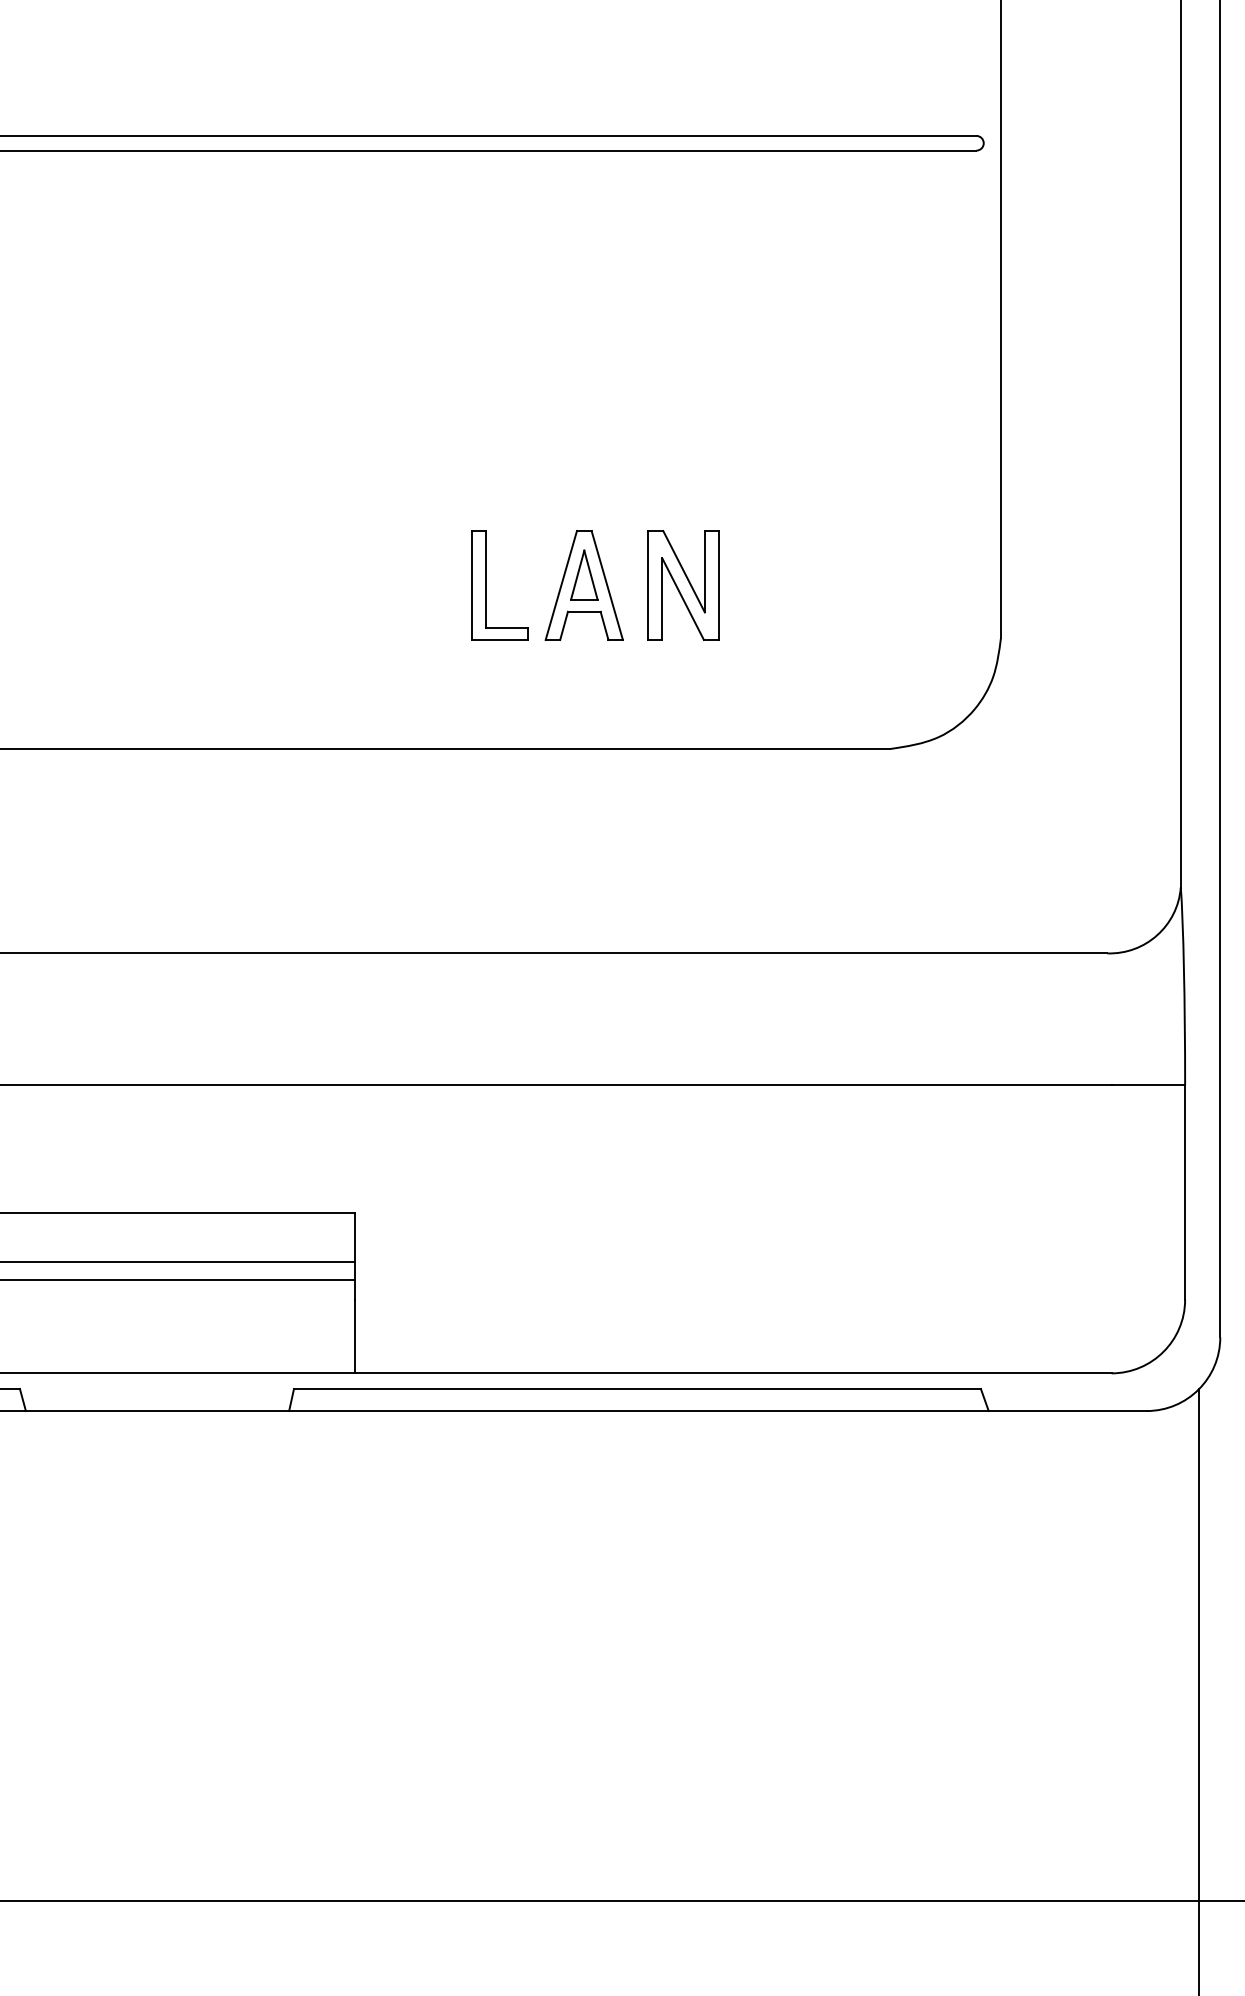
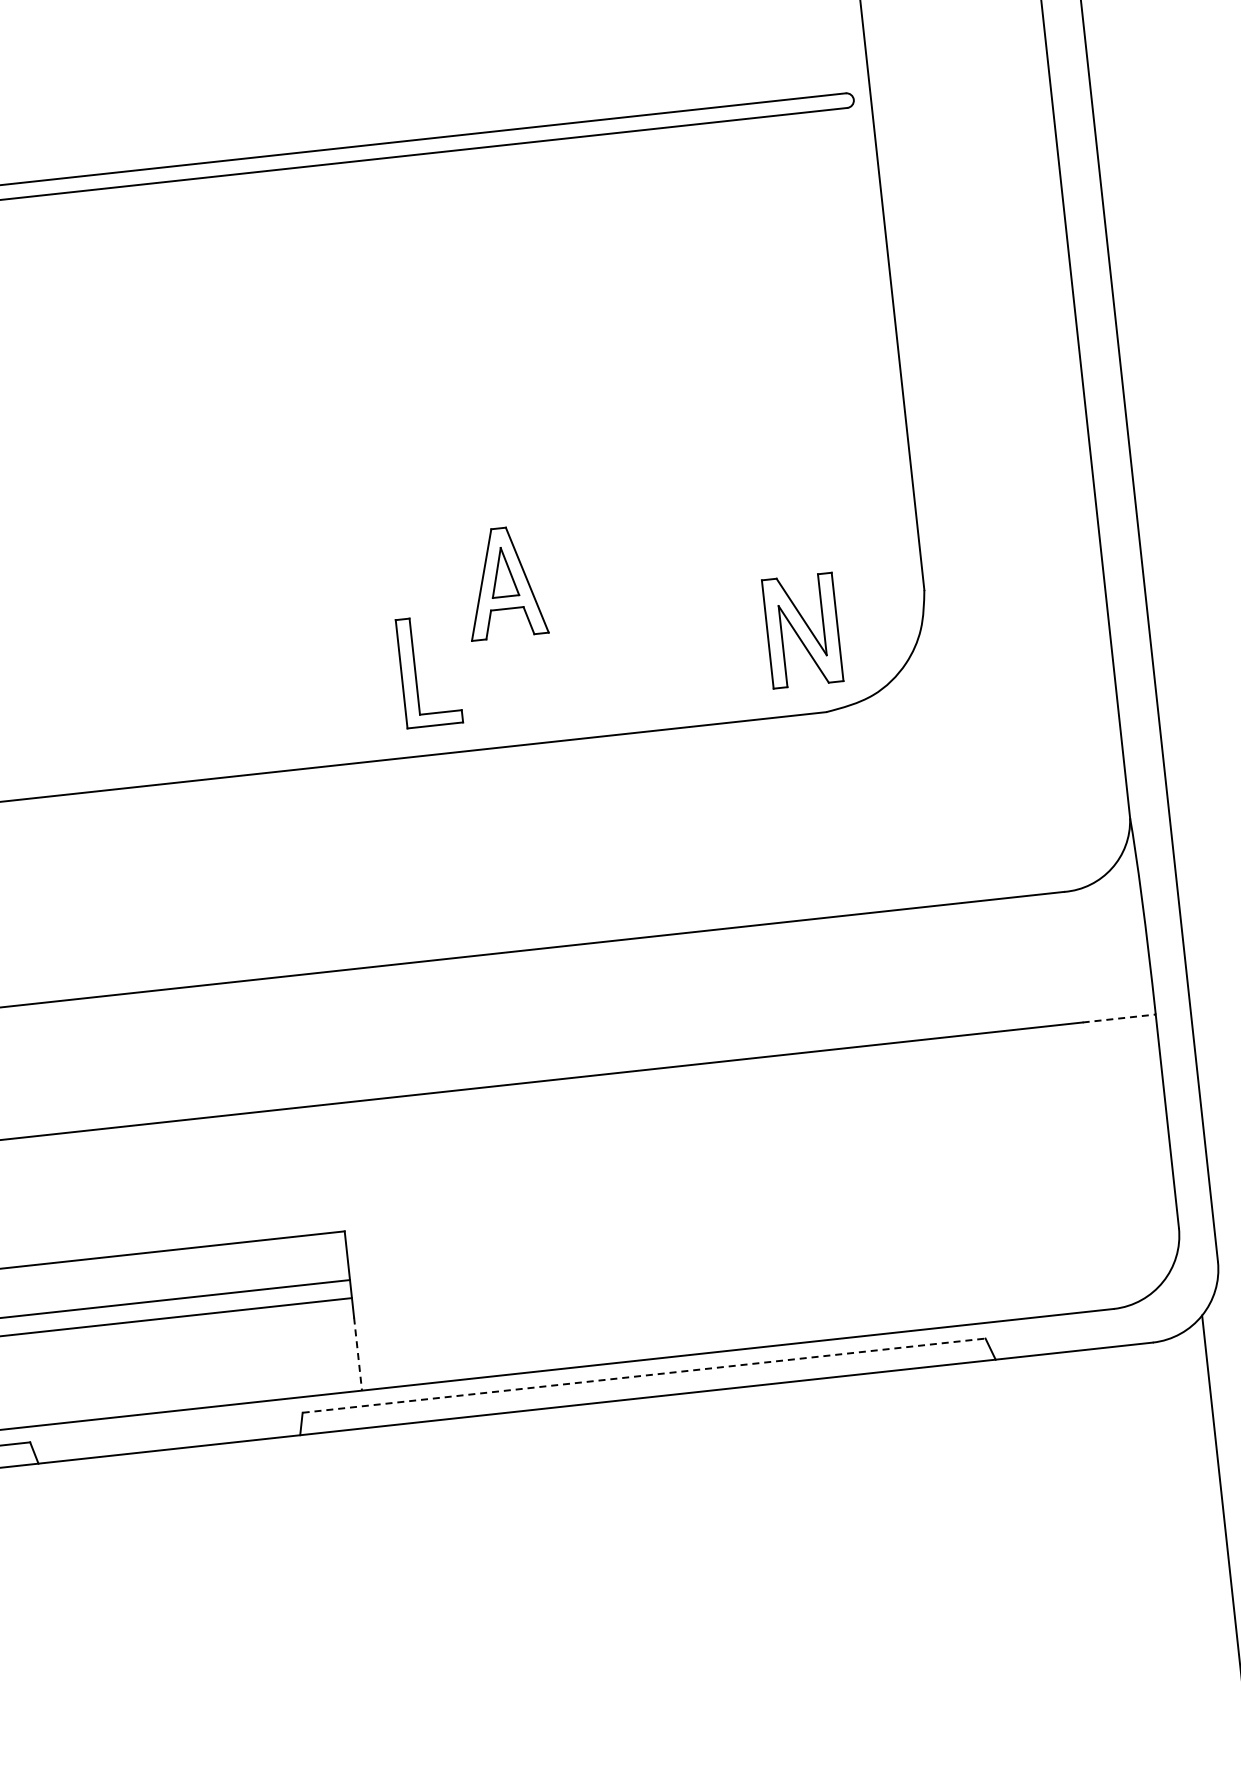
part: (486, 585) -> (415, 672), moved
part: (683, 585) -> (802, 630), moved
line: (1148, 1085) -> (1119, 1018), solid -> dashed
line: (355, 1336) -> (358, 1353), solid -> dashed
line: (637, 1388) -> (644, 1375), solid -> dashed

